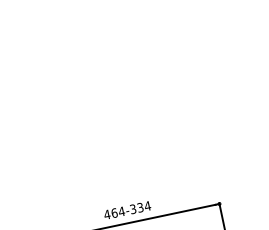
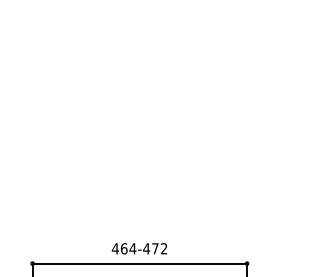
text: (140, 207) -> (155, 248), 464-334 -> 464-472

